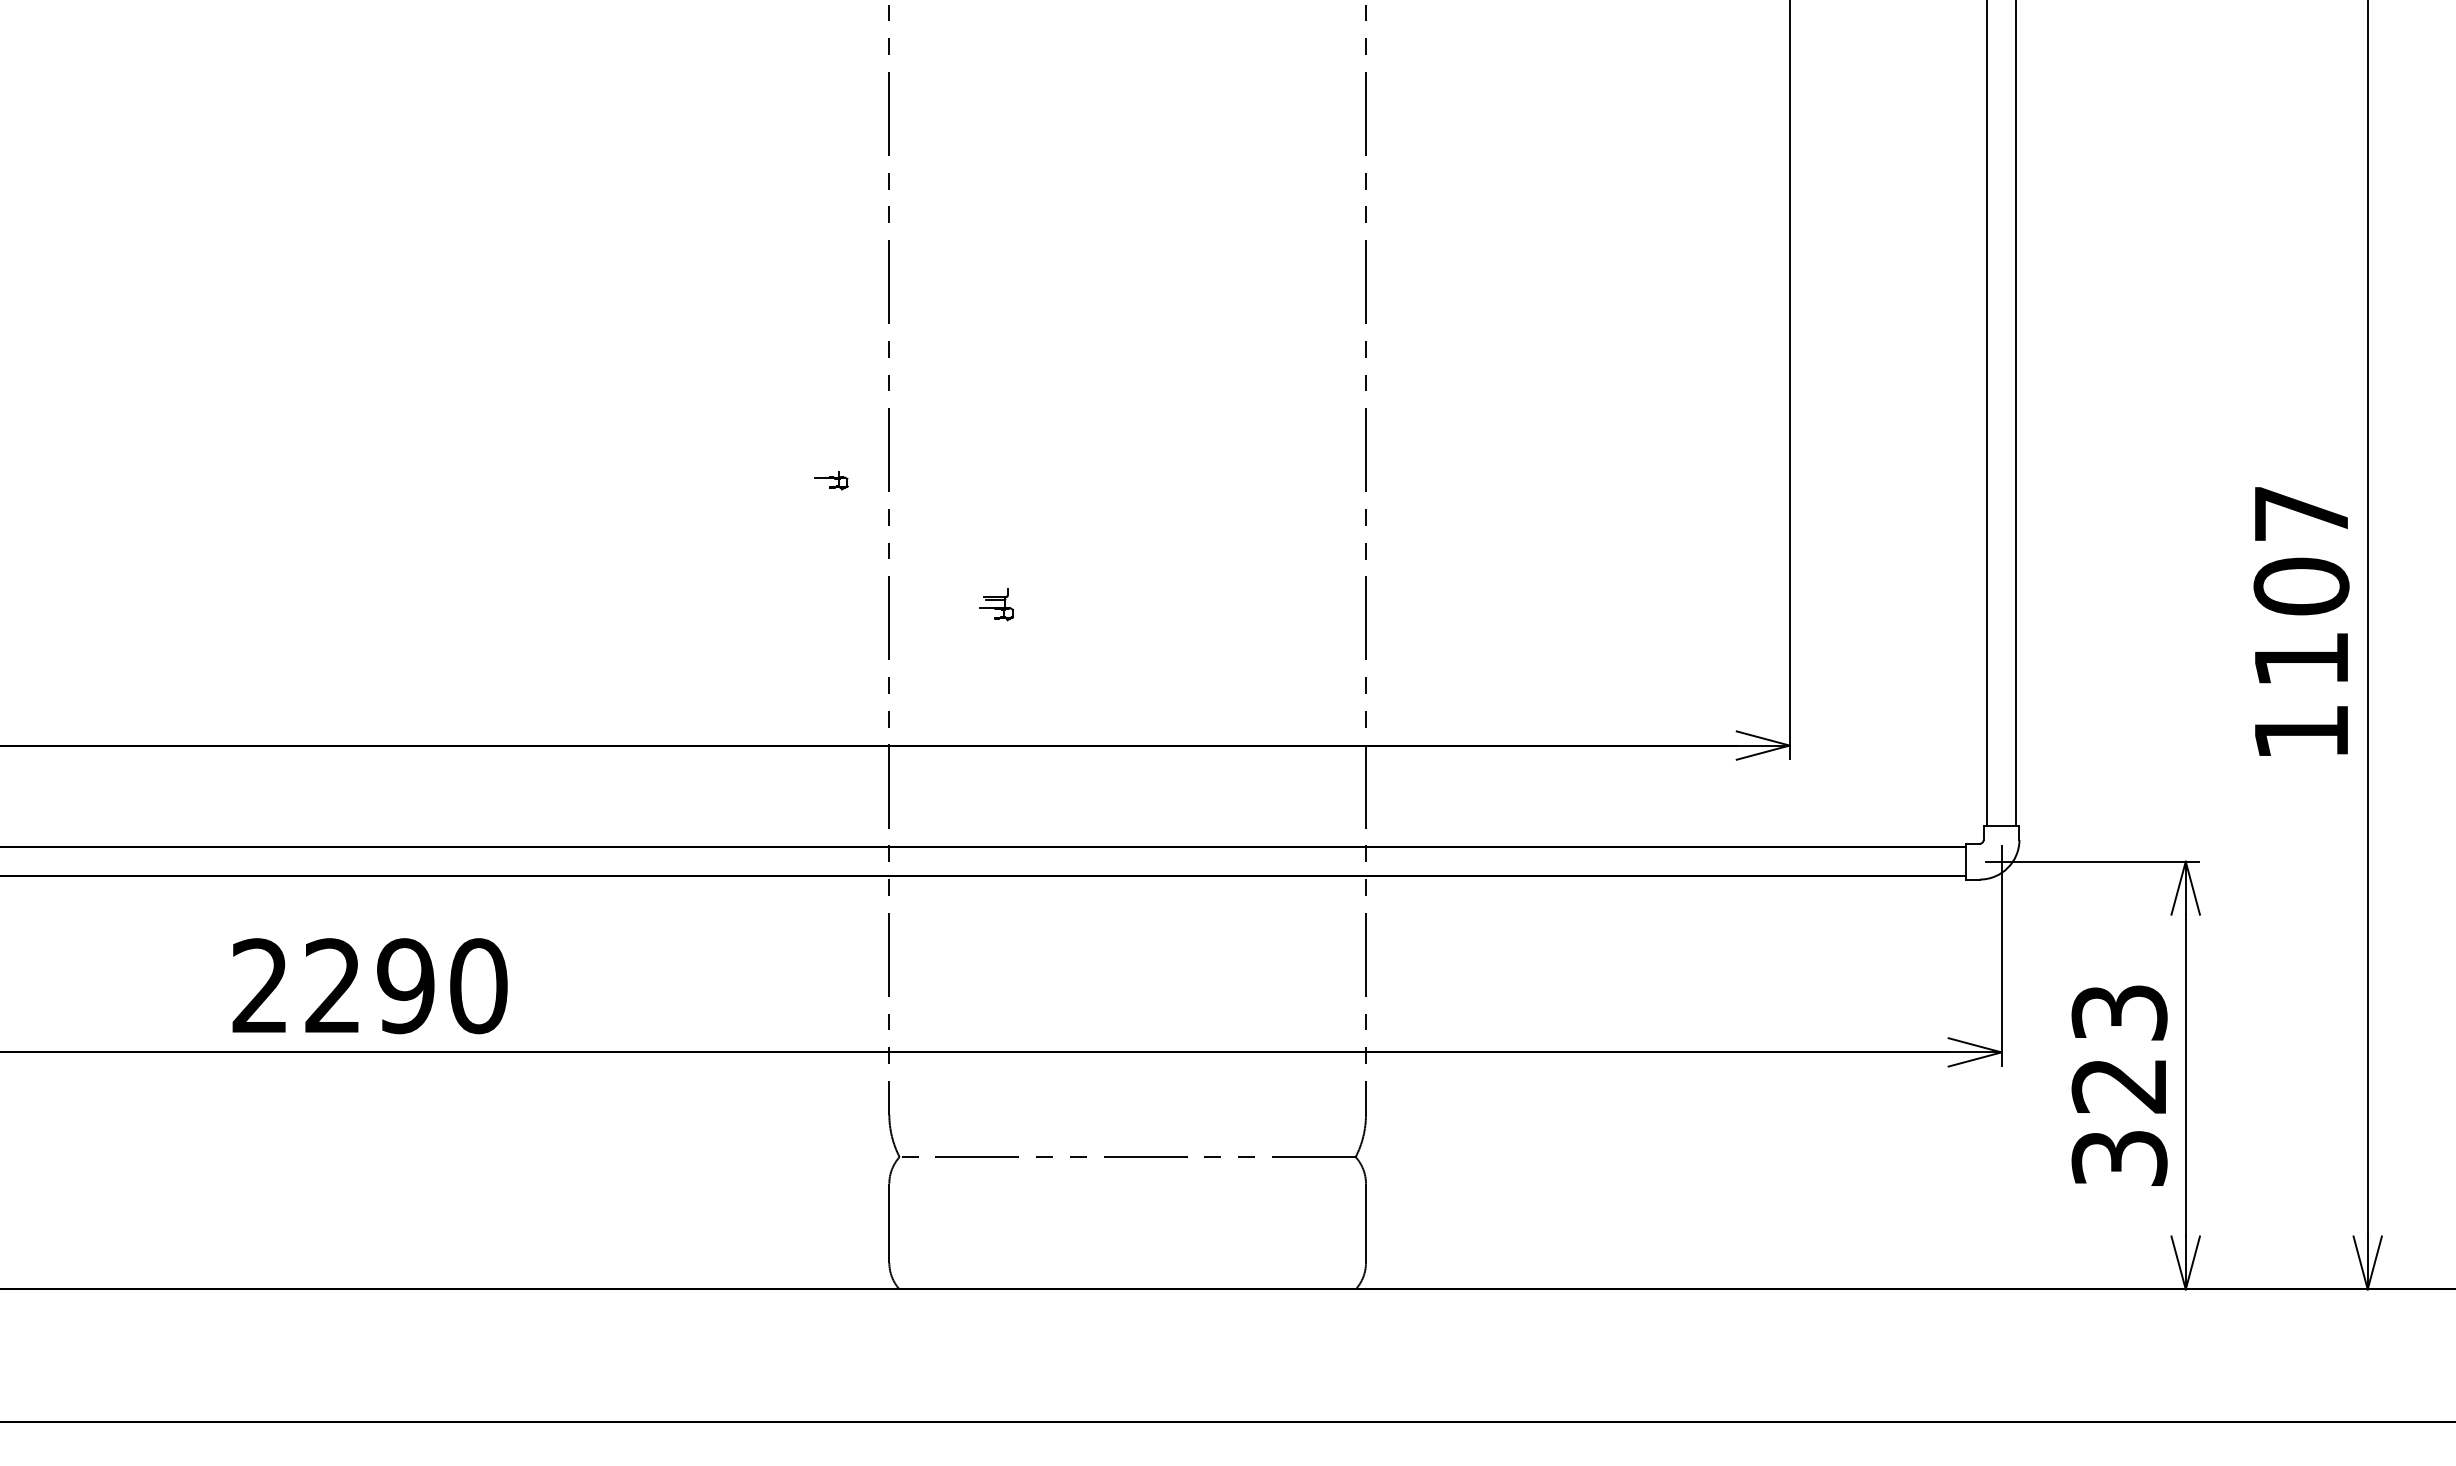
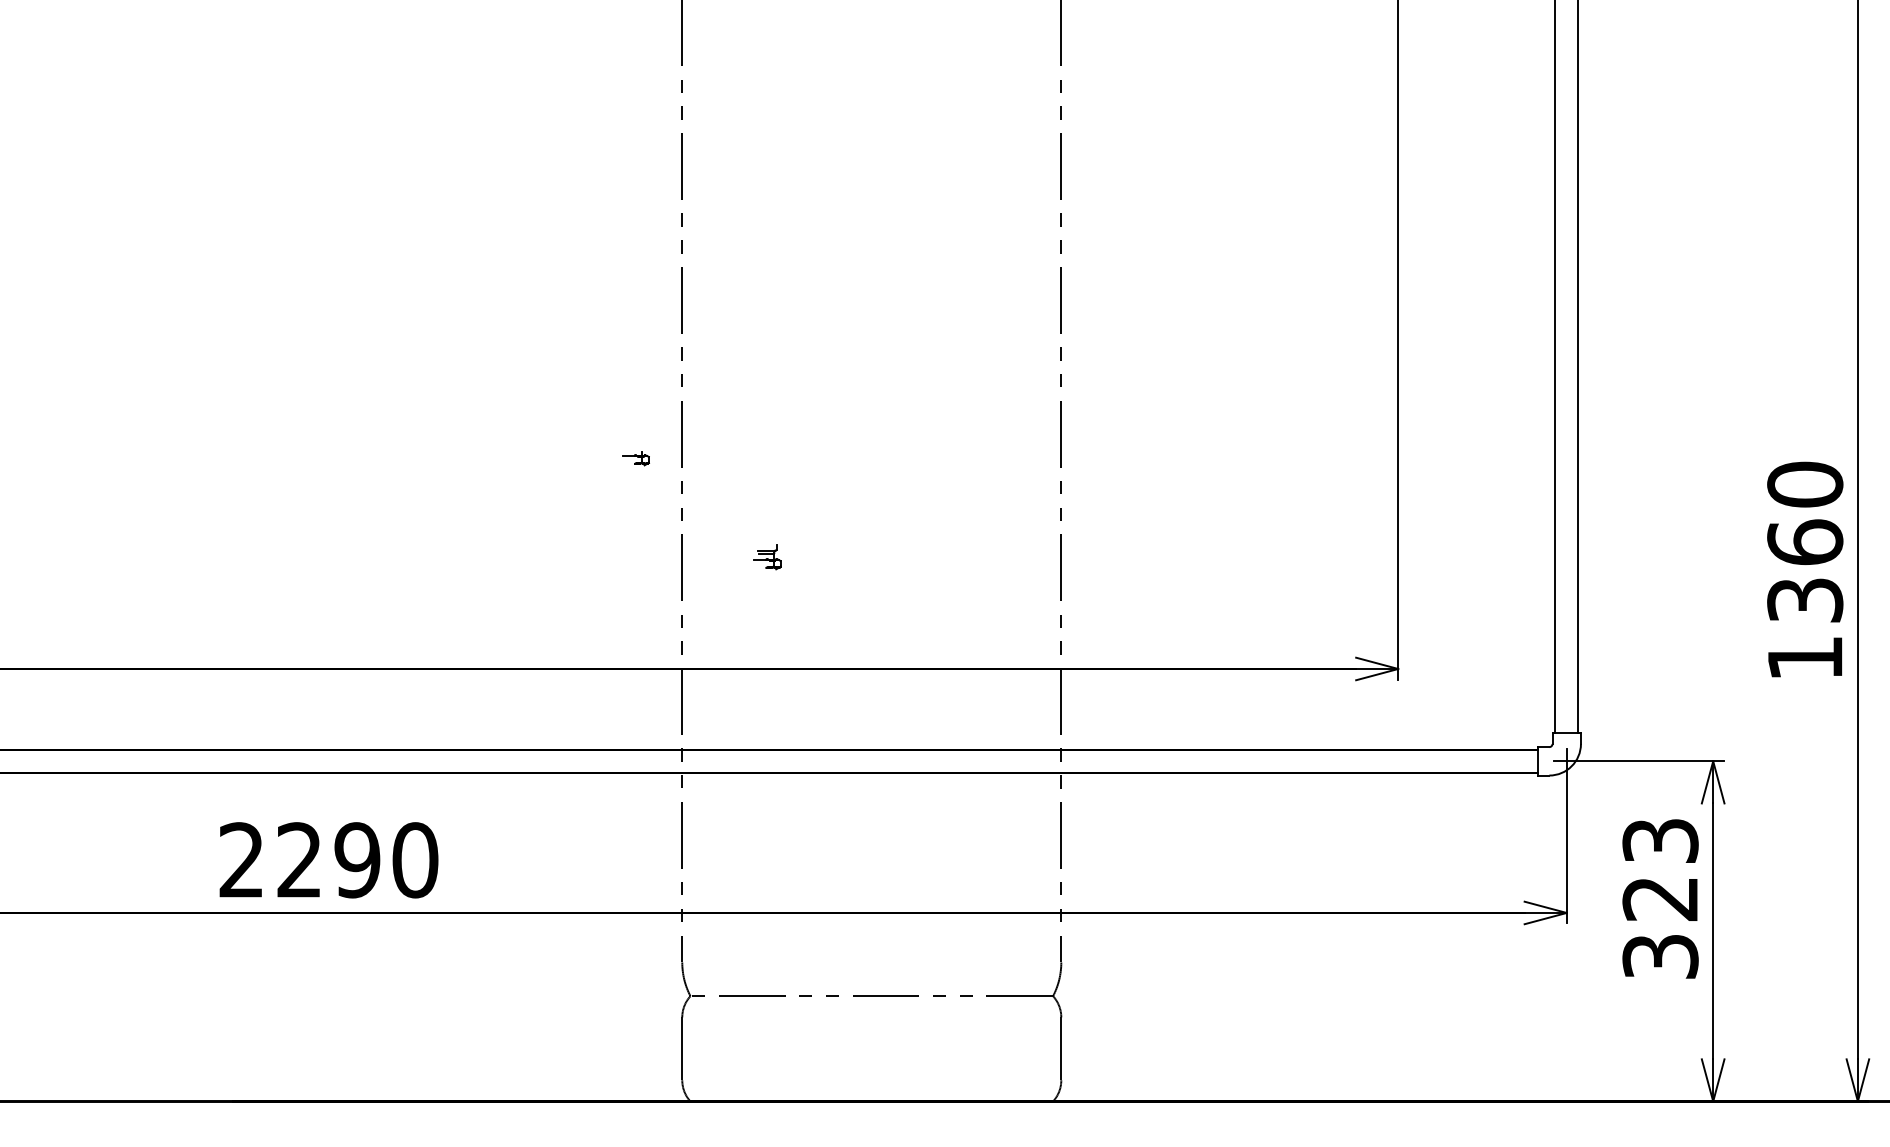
text: (2301, 585) -> (1805, 541), 1107 -> 1360
text: (369, 986) -> (328, 860), moved
text: (2119, 1085) -> (1660, 898), moved

